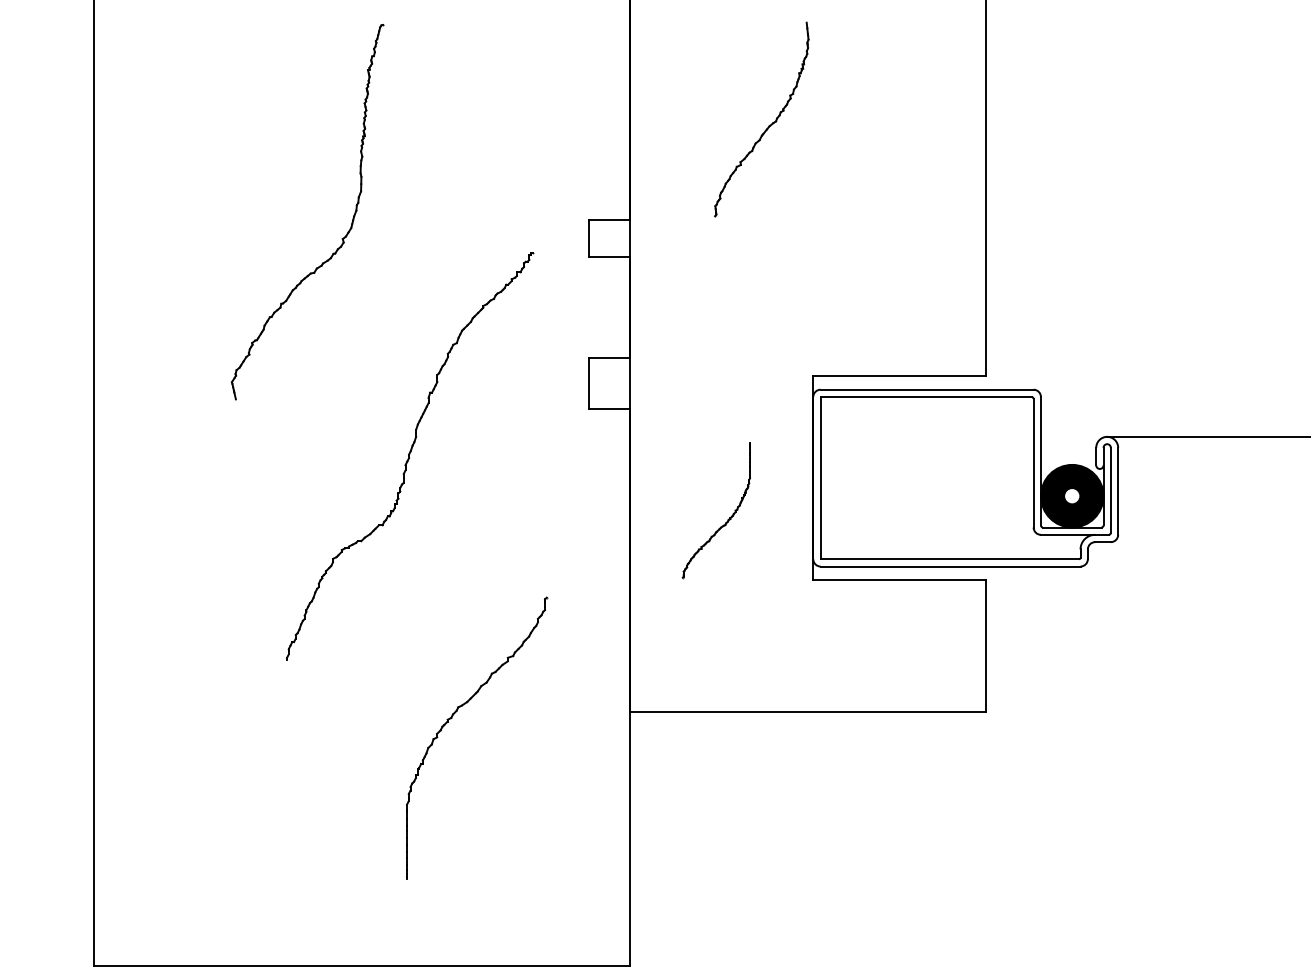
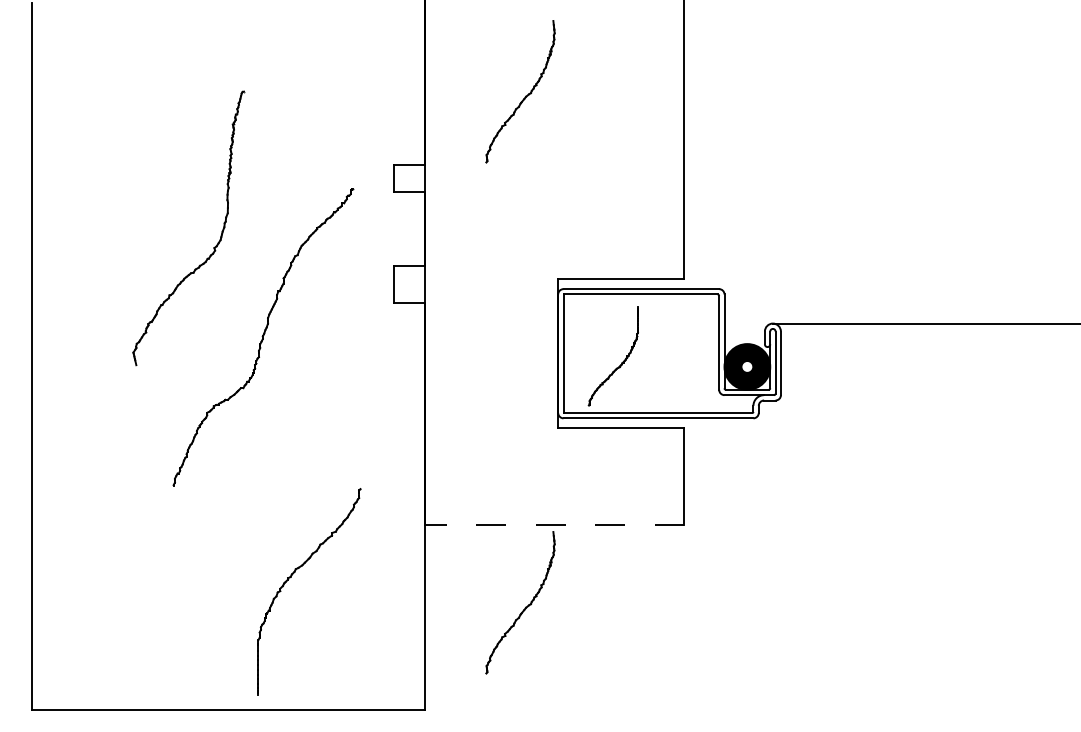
part: (341, 238) -> (213, 247), moved
part: (727, 518) -> (621, 362), moved
line: (808, 711) -> (554, 524), solid -> dashed
part: (452, 718) -> (291, 577), moved
part: (768, 824) -> (525, 606), added

